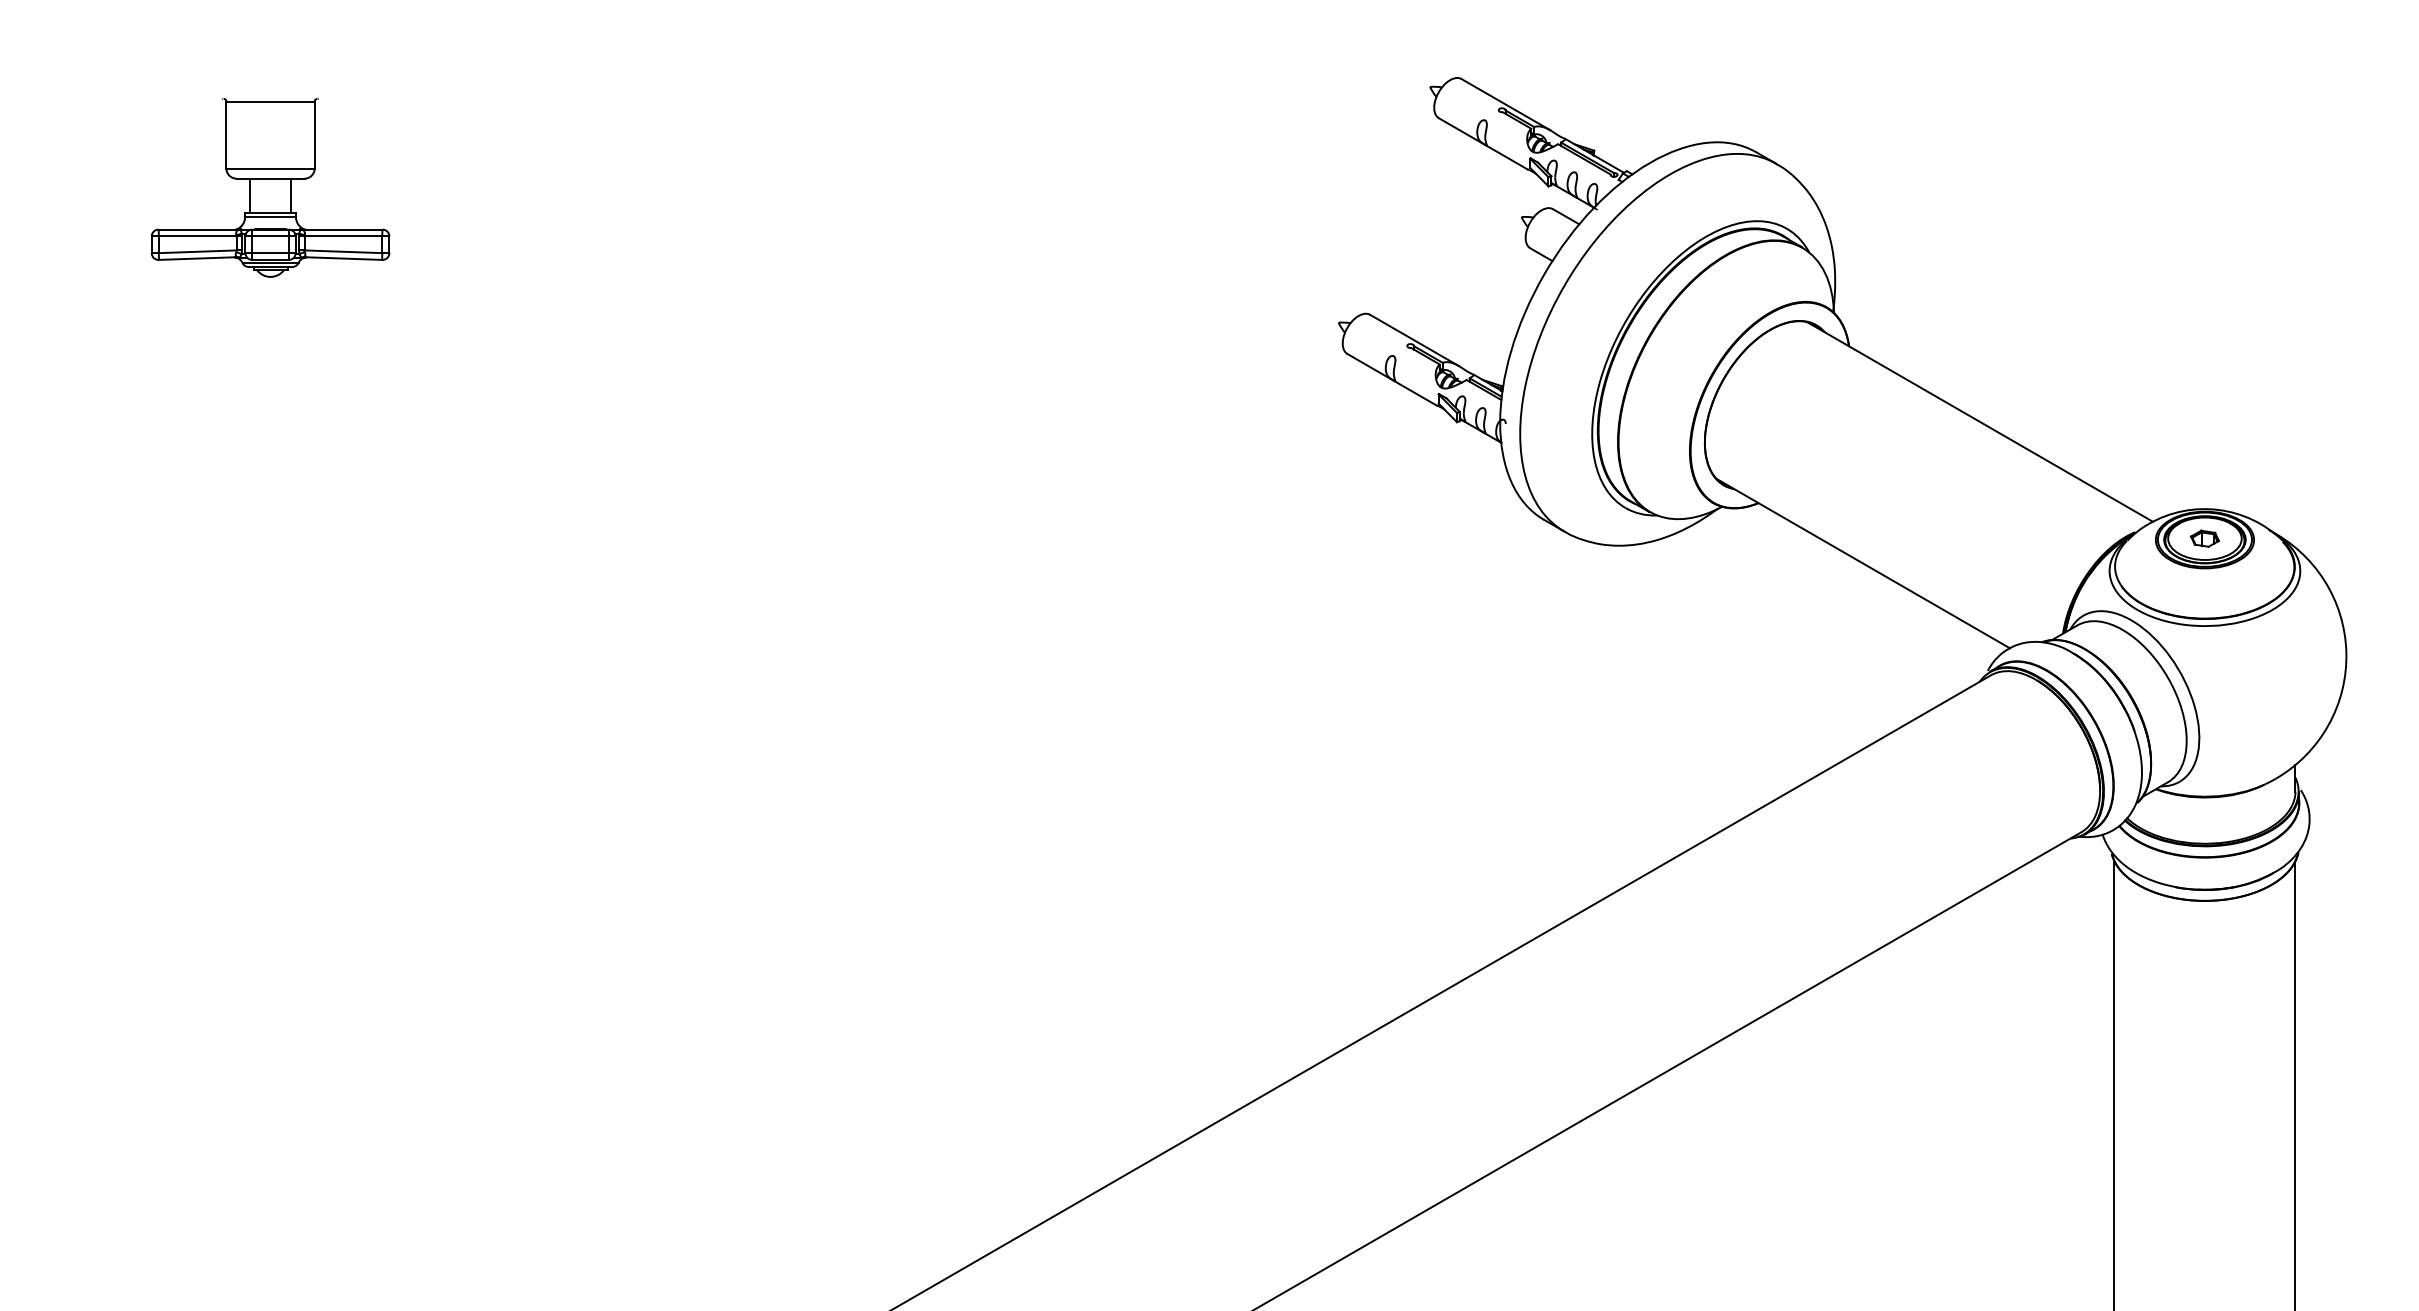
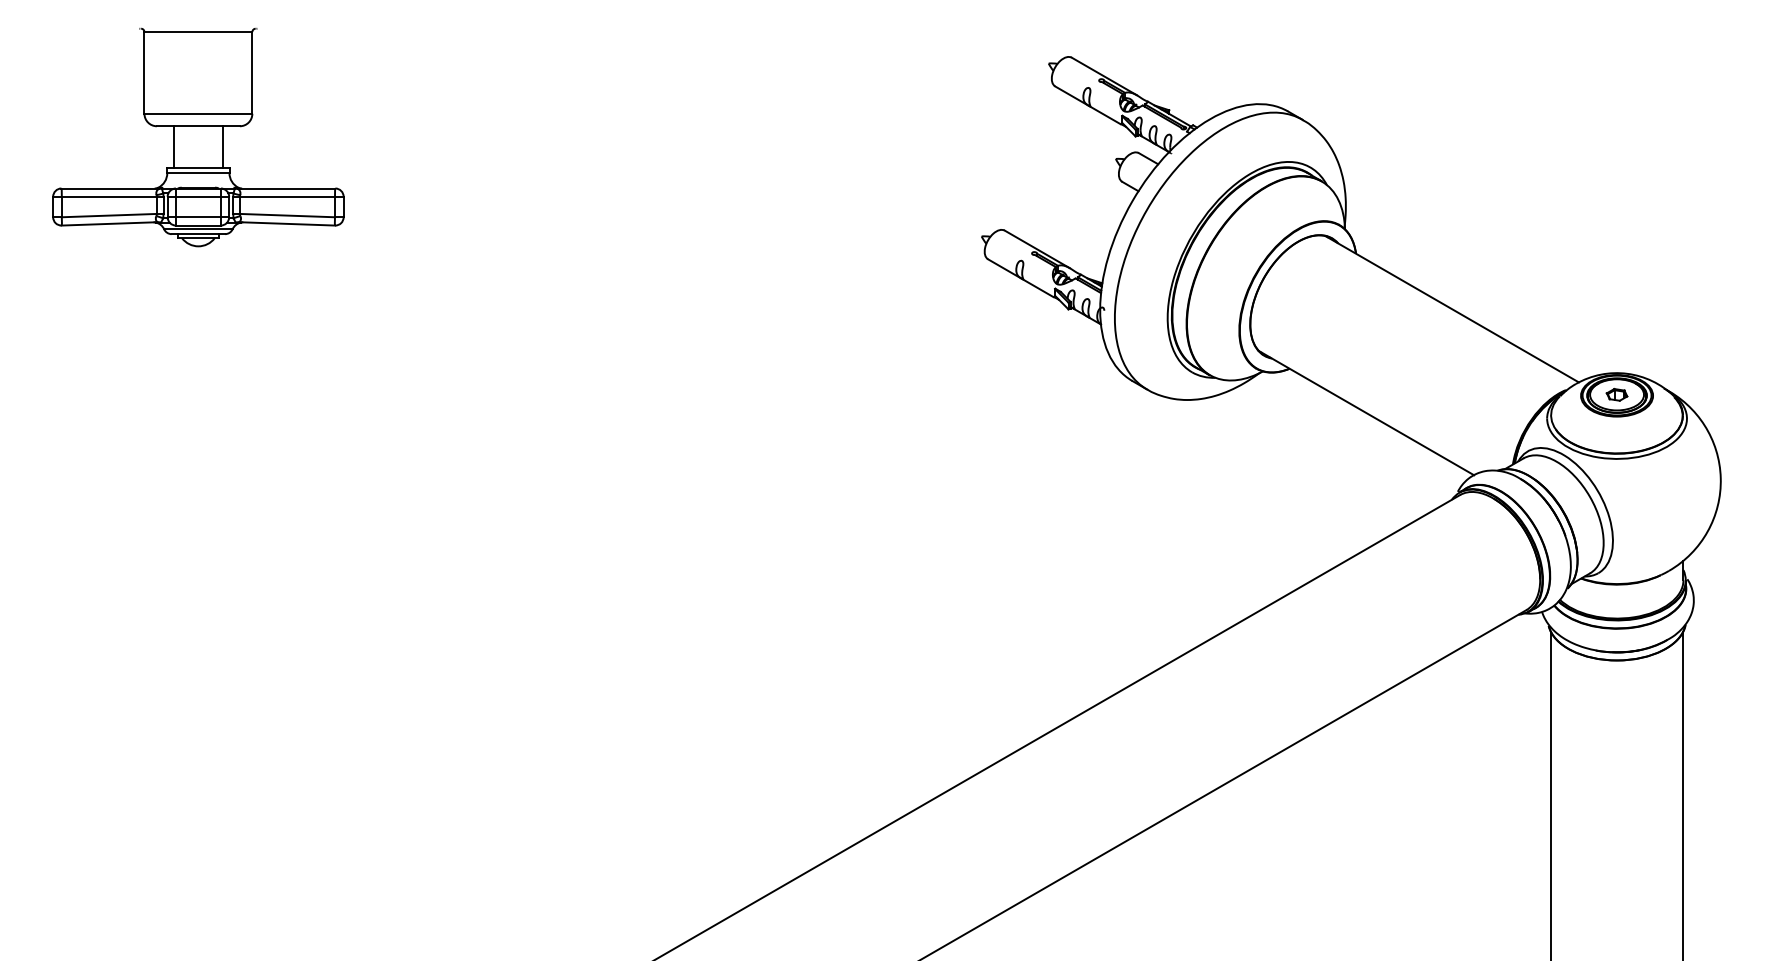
part: (270, 187) -> (198, 137), size x1.67

